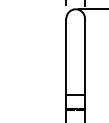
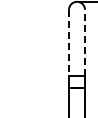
line: (85, 56) -> (85, 42), solid -> dashed
line: (67, 57) -> (69, 43), solid -> dashed

